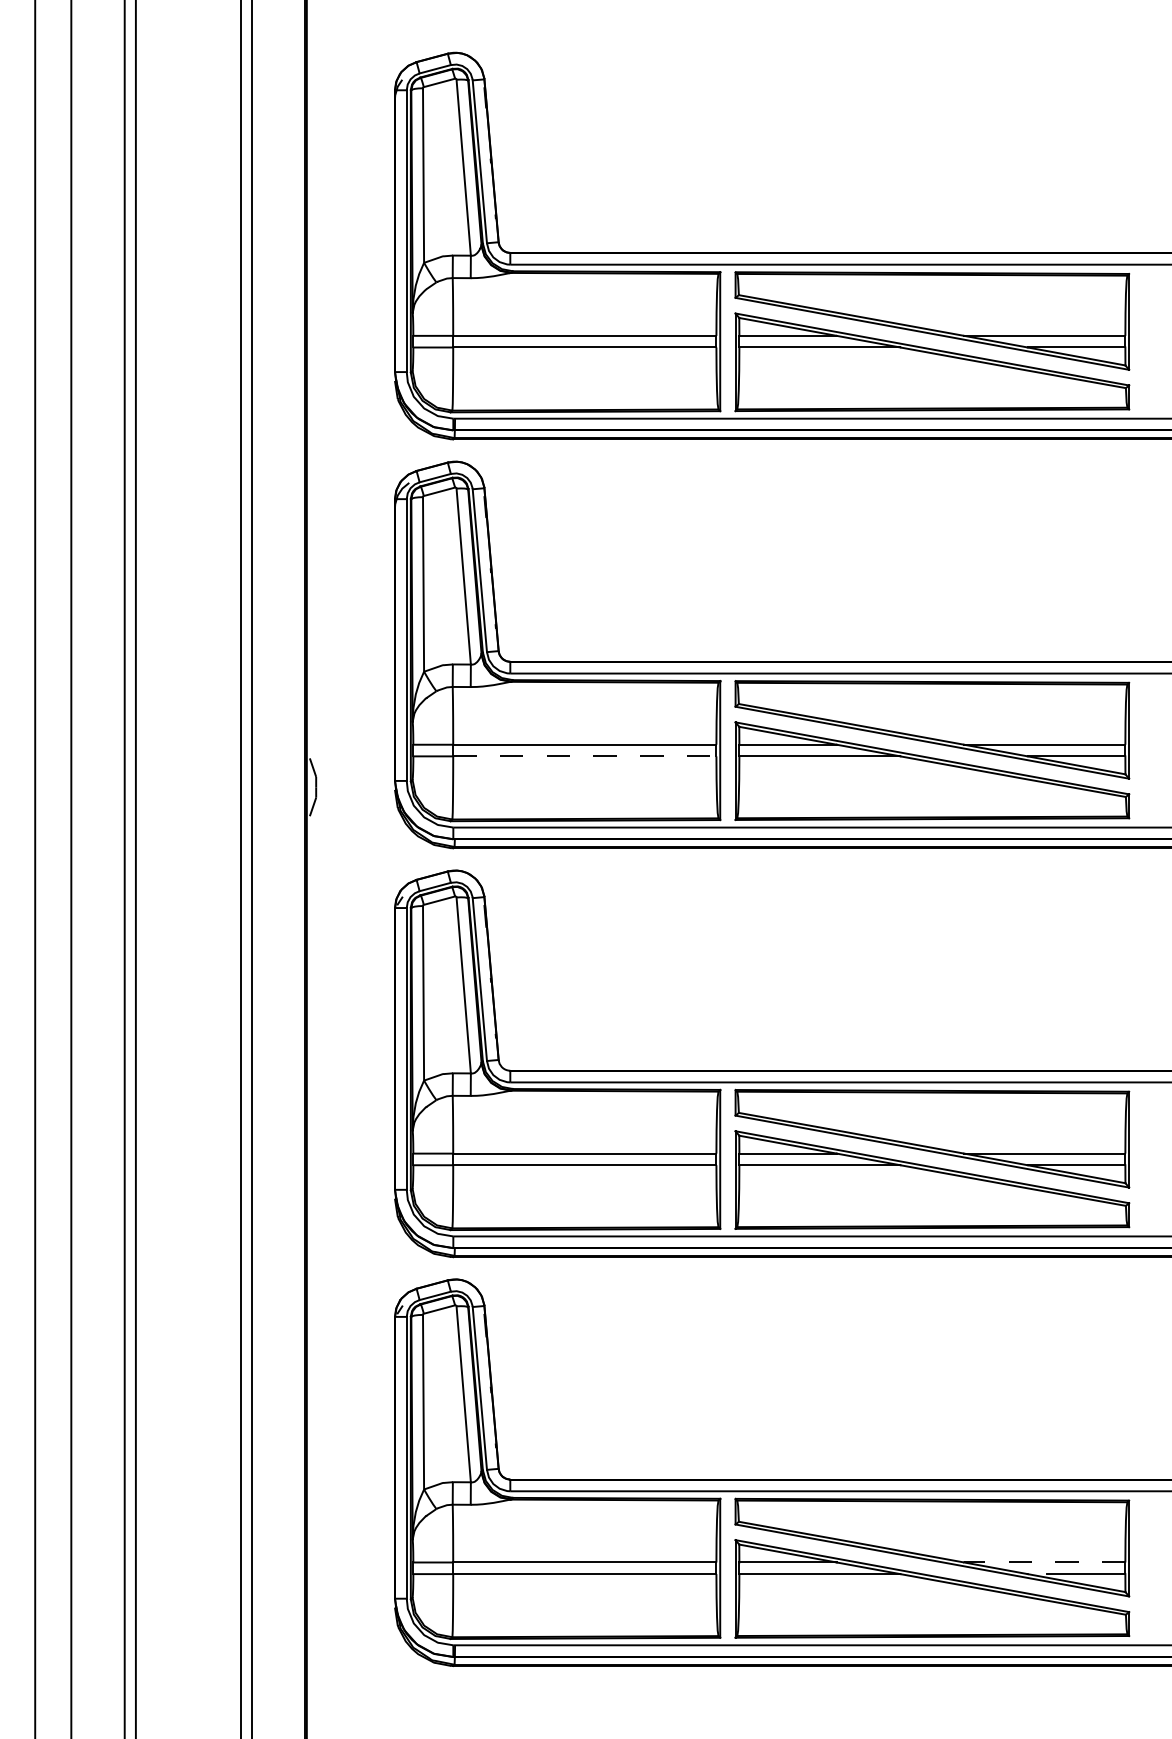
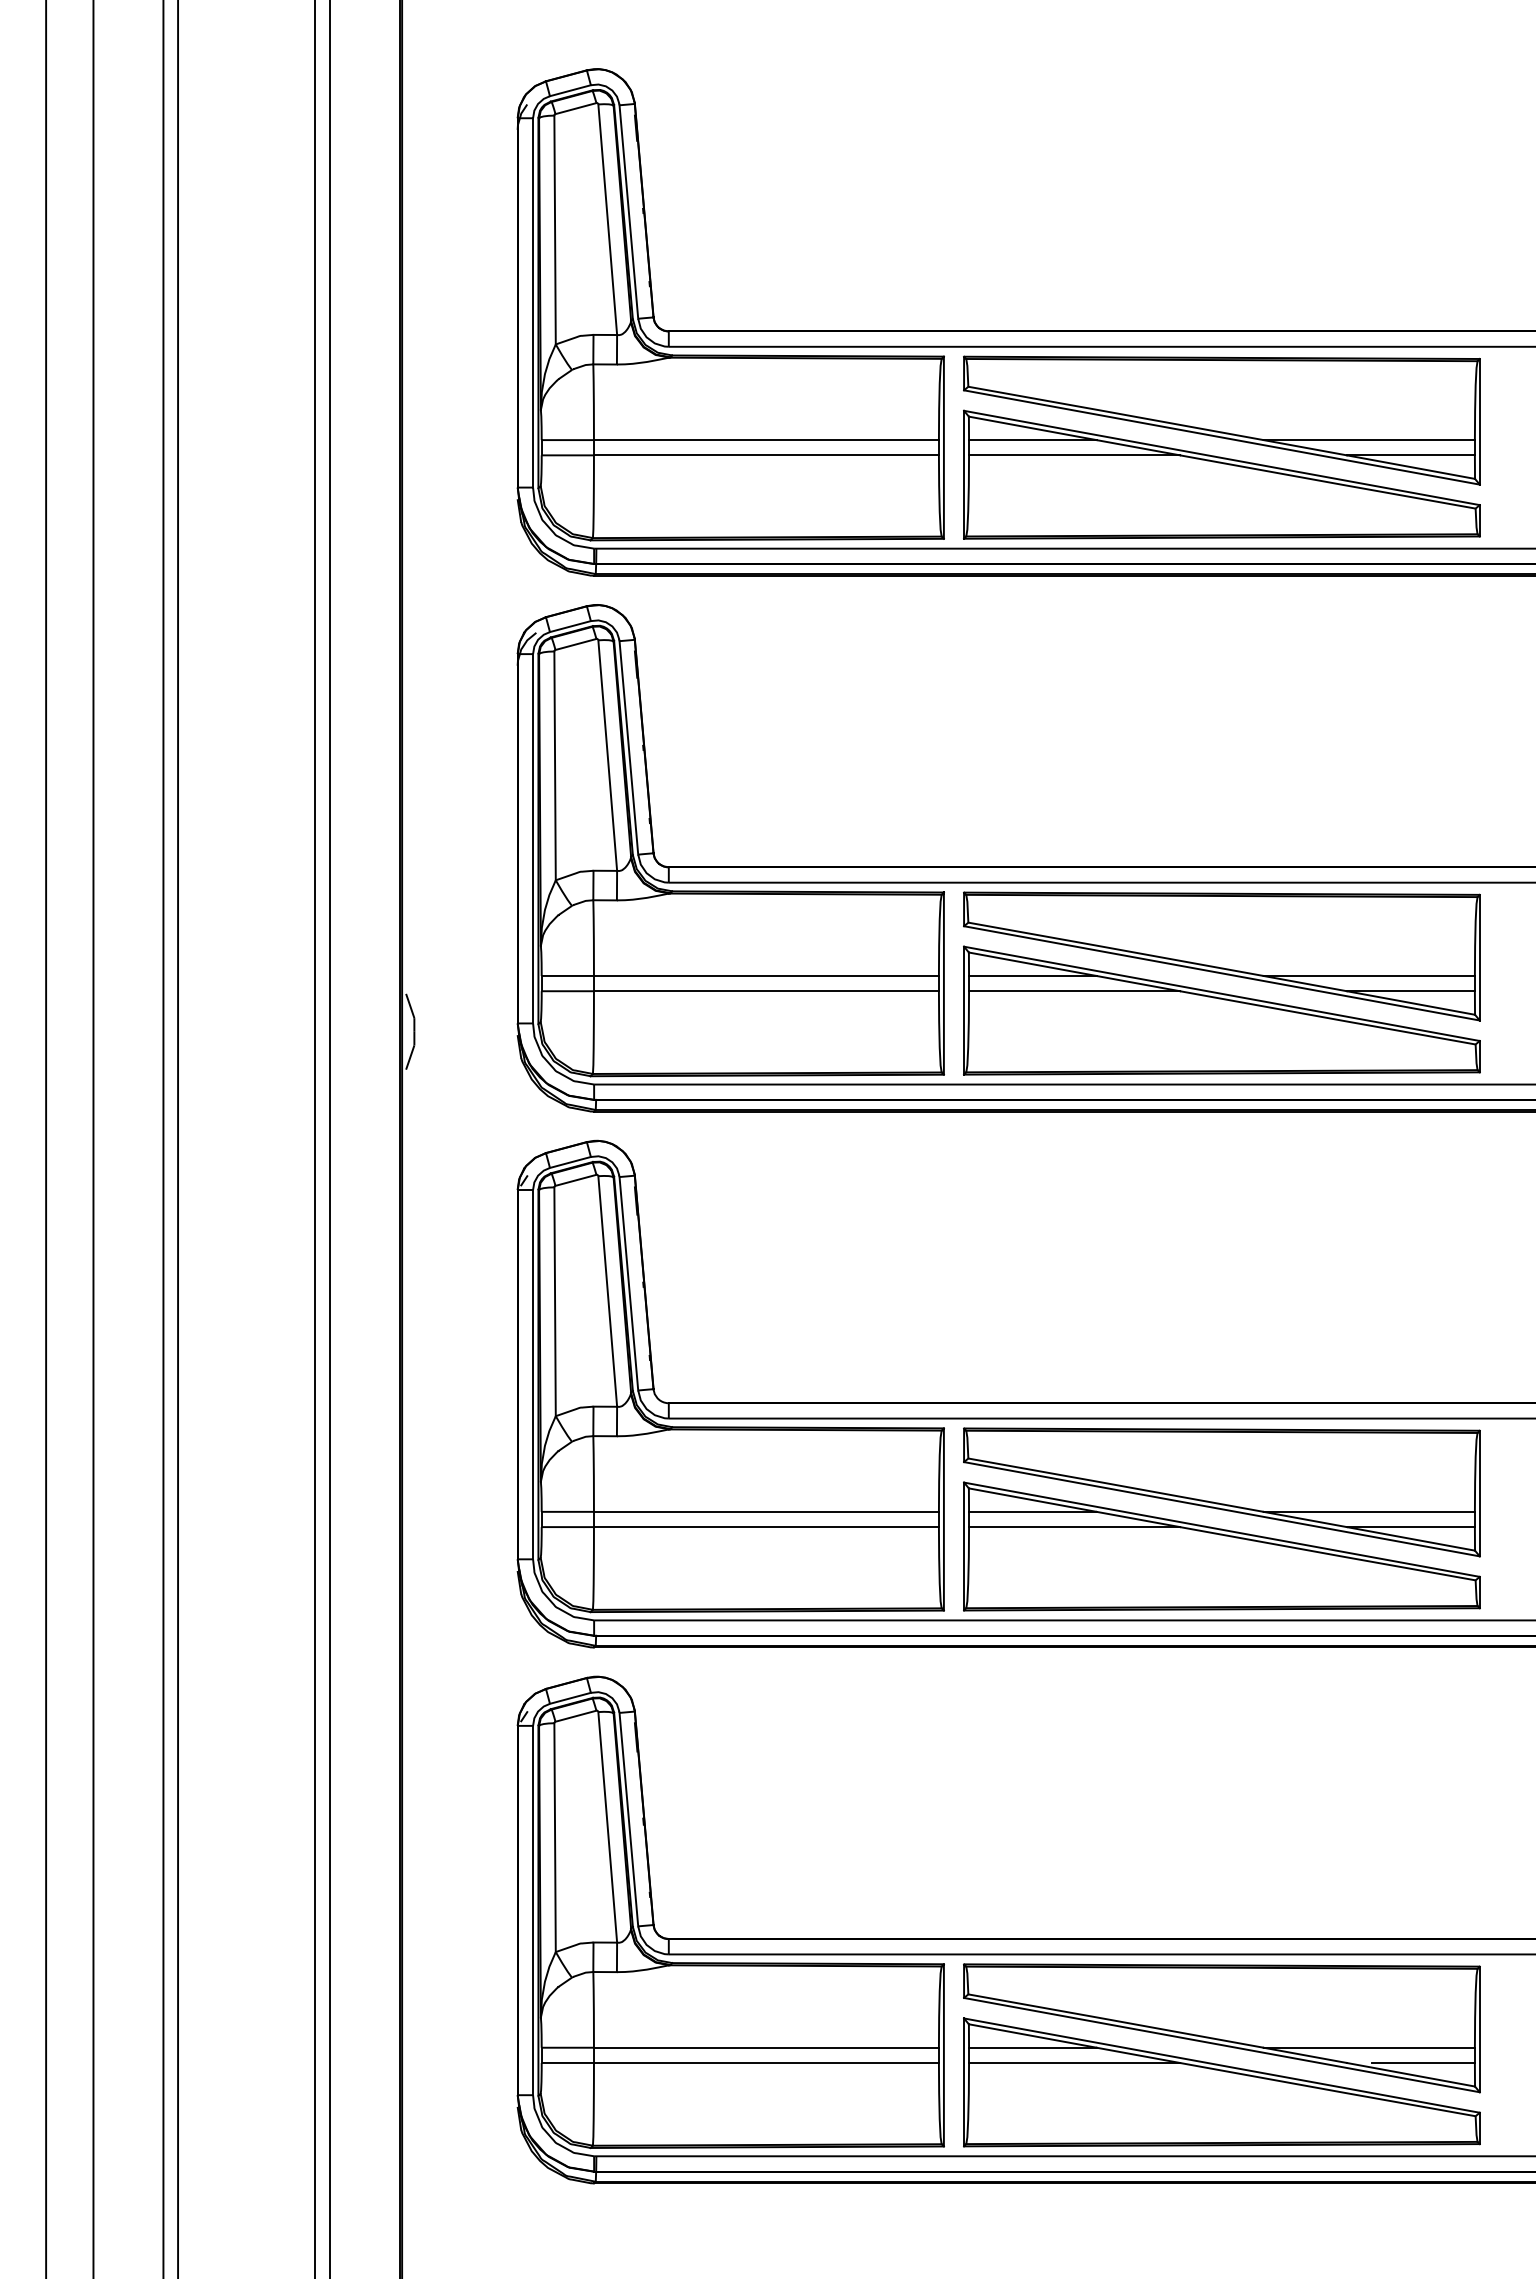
line: (584, 756) -> (766, 991), dashed -> solid
line: (1044, 1562) -> (1369, 2047), dashed -> solid

